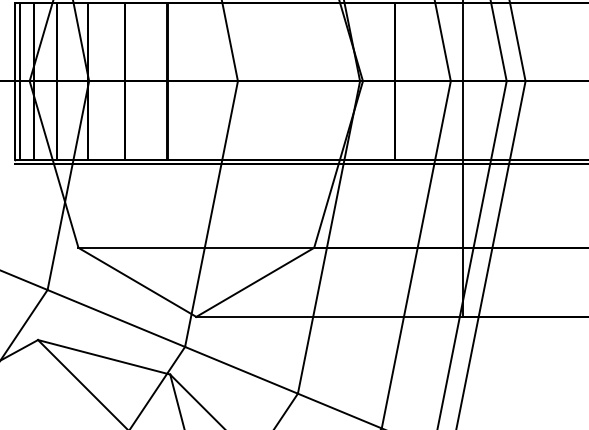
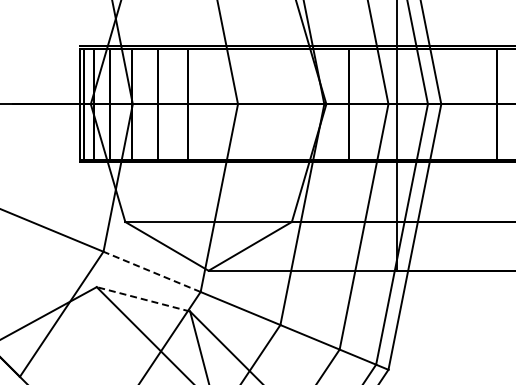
line: (116, 317) -> (152, 271), solid -> dashed
line: (102, 357) -> (142, 299), solid -> dashed

